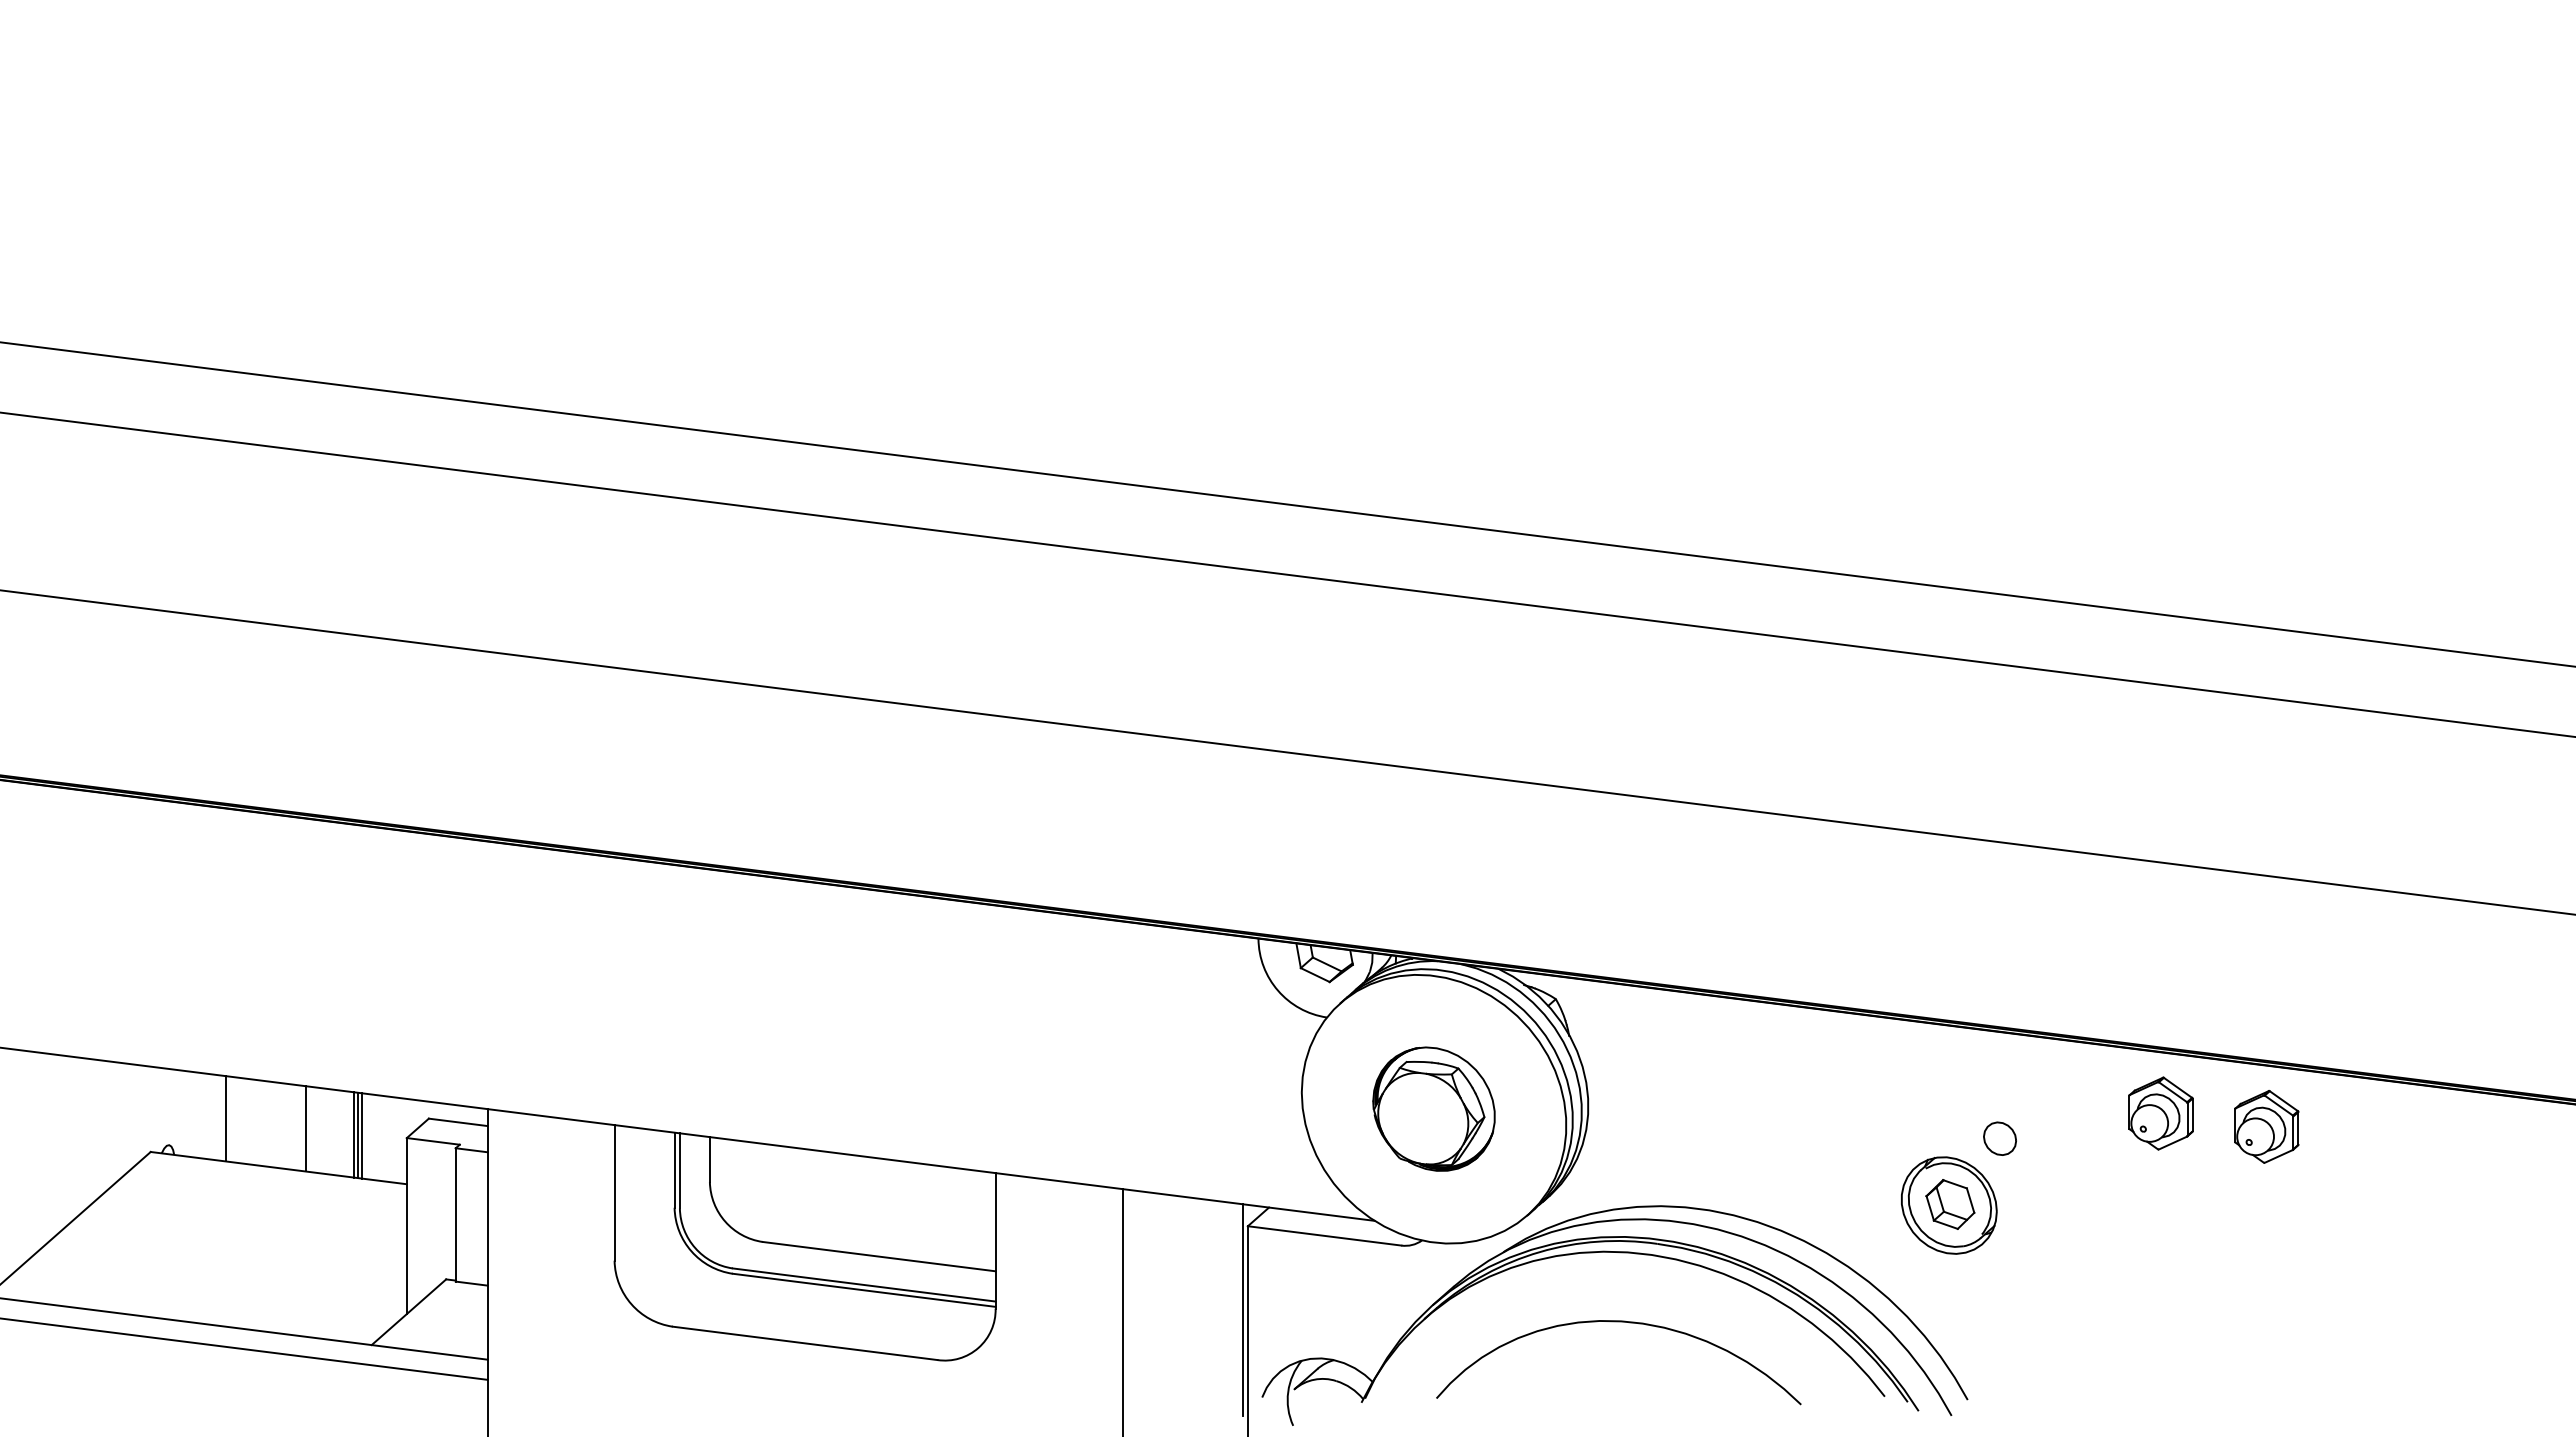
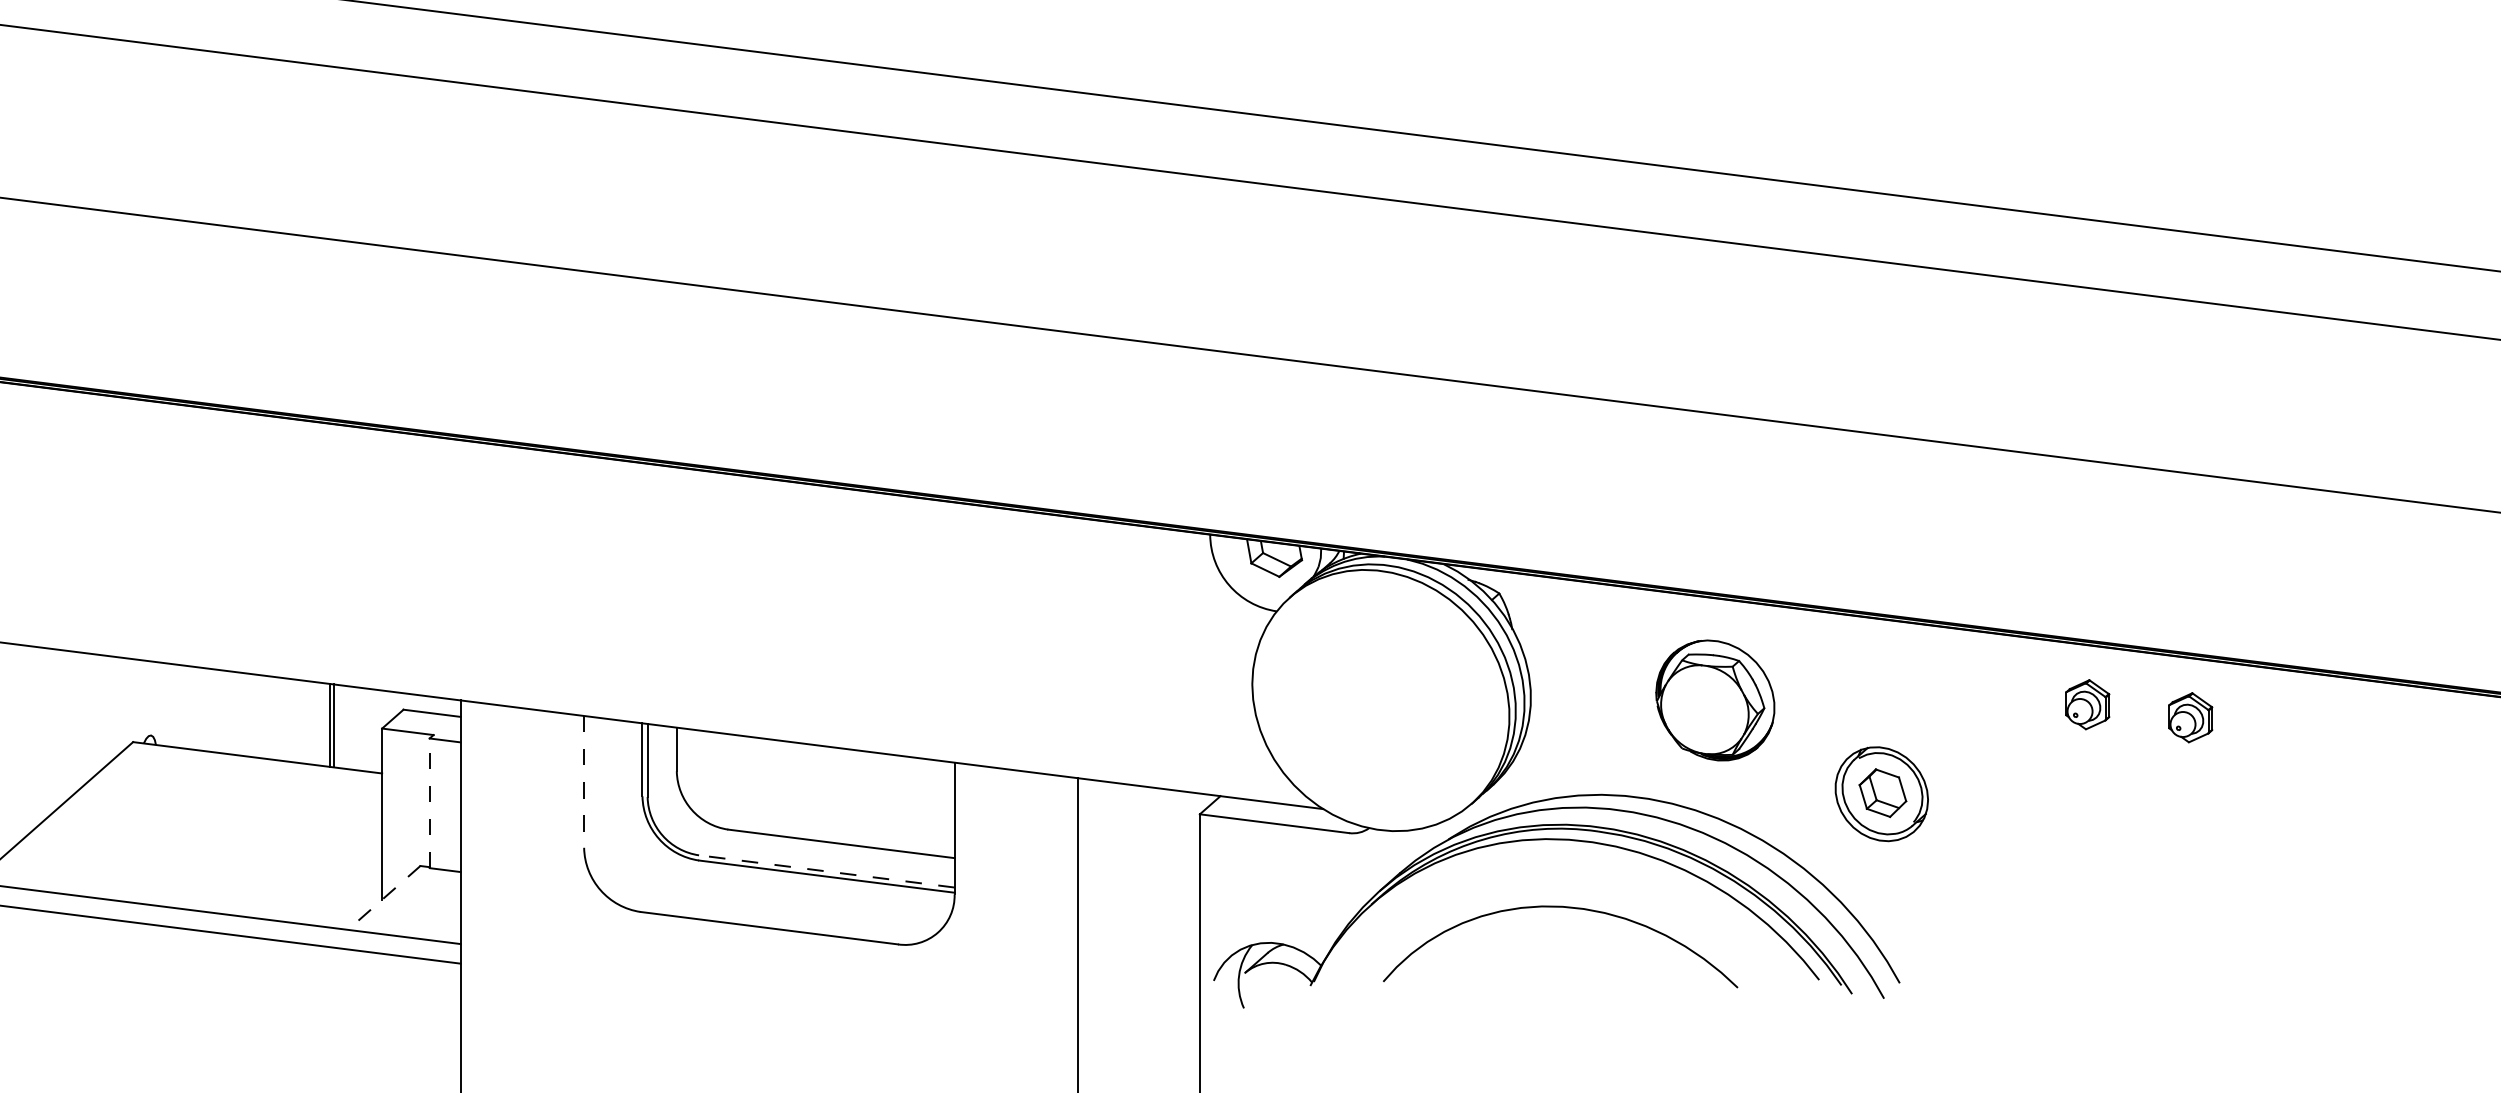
part: (1433, 1108) -> (1714, 699), moved
part: (2160, 1113) -> (2087, 704), size x0.7
line: (226, 1118) -> (206, 709), removed
part: (2266, 1126) -> (2190, 717), size x0.7
line: (305, 1128) -> (283, 719), removed
line: (362, 1135) -> (339, 726), removed
part: (1999, 1138) -> (1930, 729), removed
line: (614, 1192) -> (584, 781), solid -> dashed
line: (455, 1214) -> (429, 802), solid -> dashed
line: (863, 1284) -> (826, 870), solid -> dashed
line: (1242, 1310) -> (1194, 896), removed
line: (408, 1312) -> (383, 898), solid -> dashed

